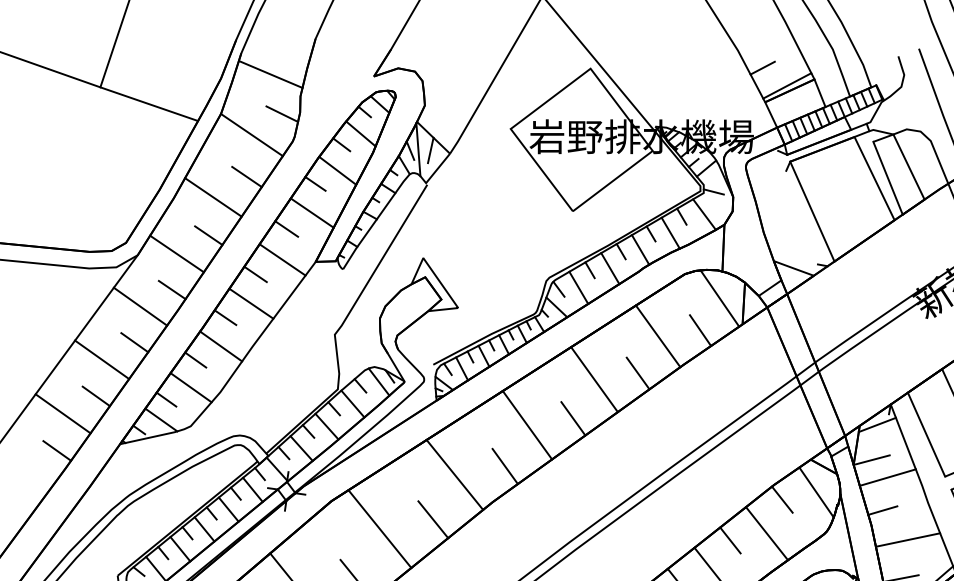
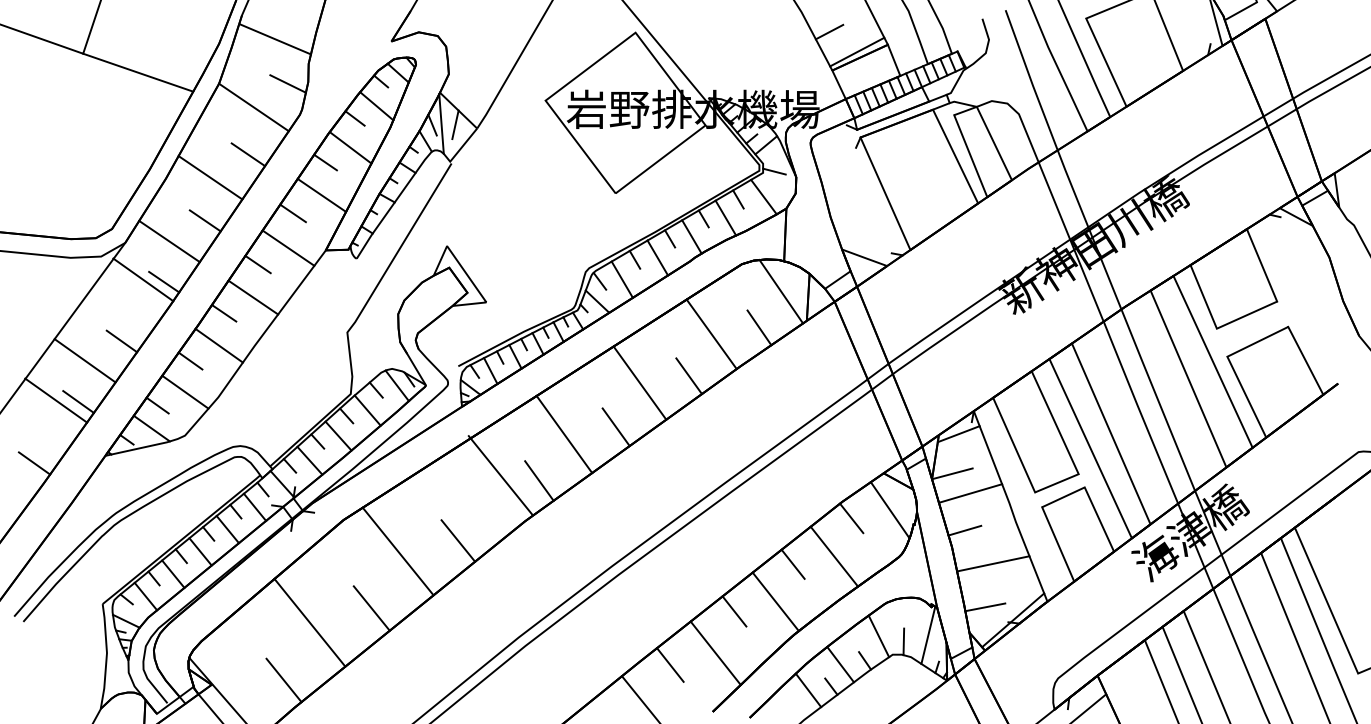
line: (140, 306) -> (143, 279), moved
line: (63, 413) -> (56, 400), moved
line: (454, 474) -> (500, 475), moved

